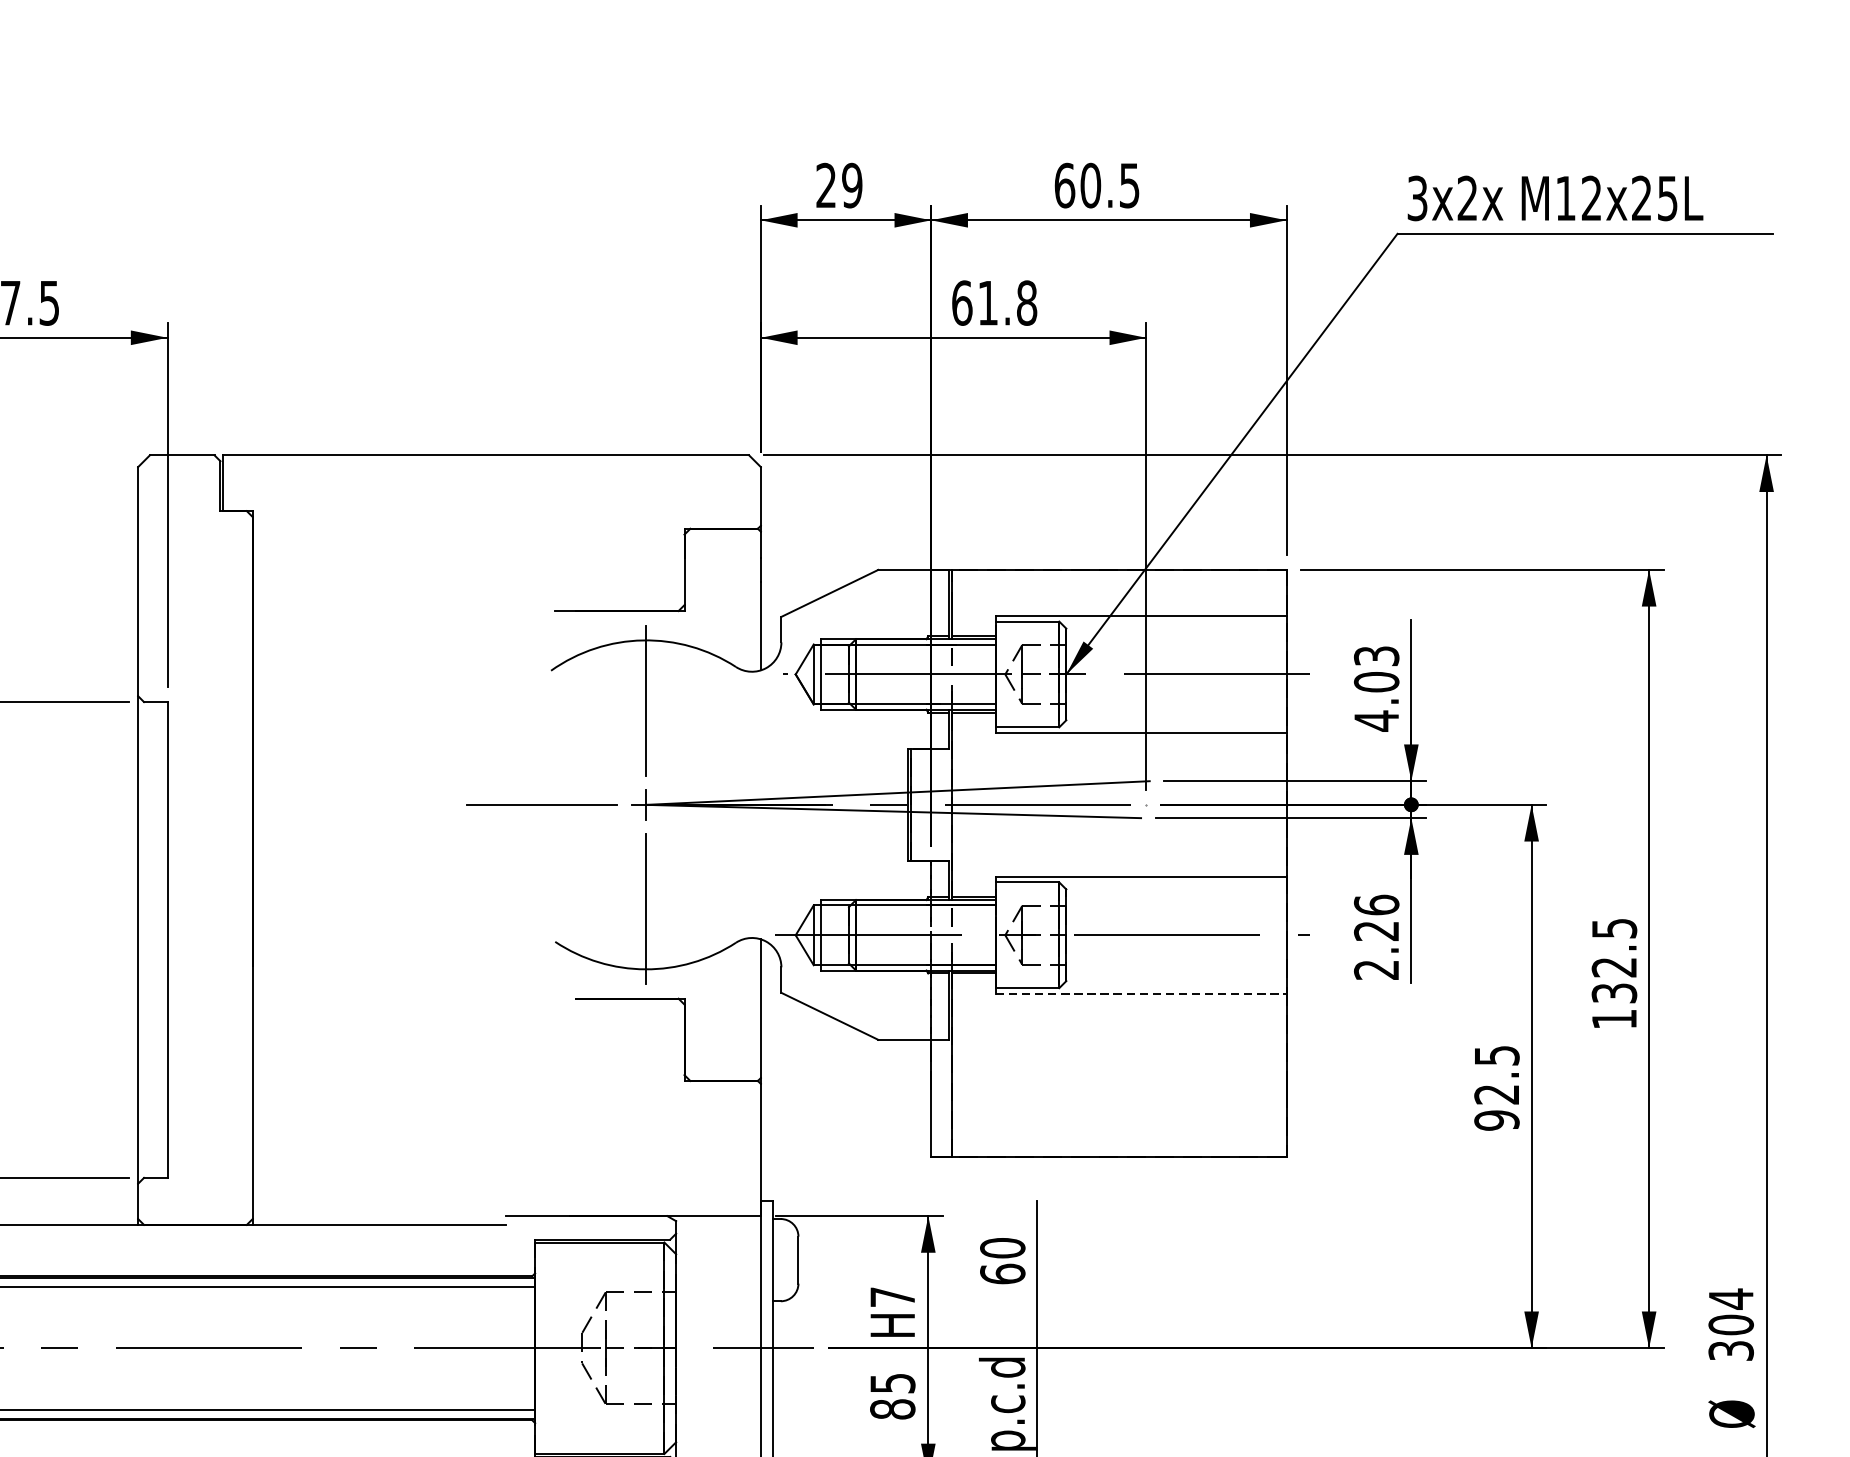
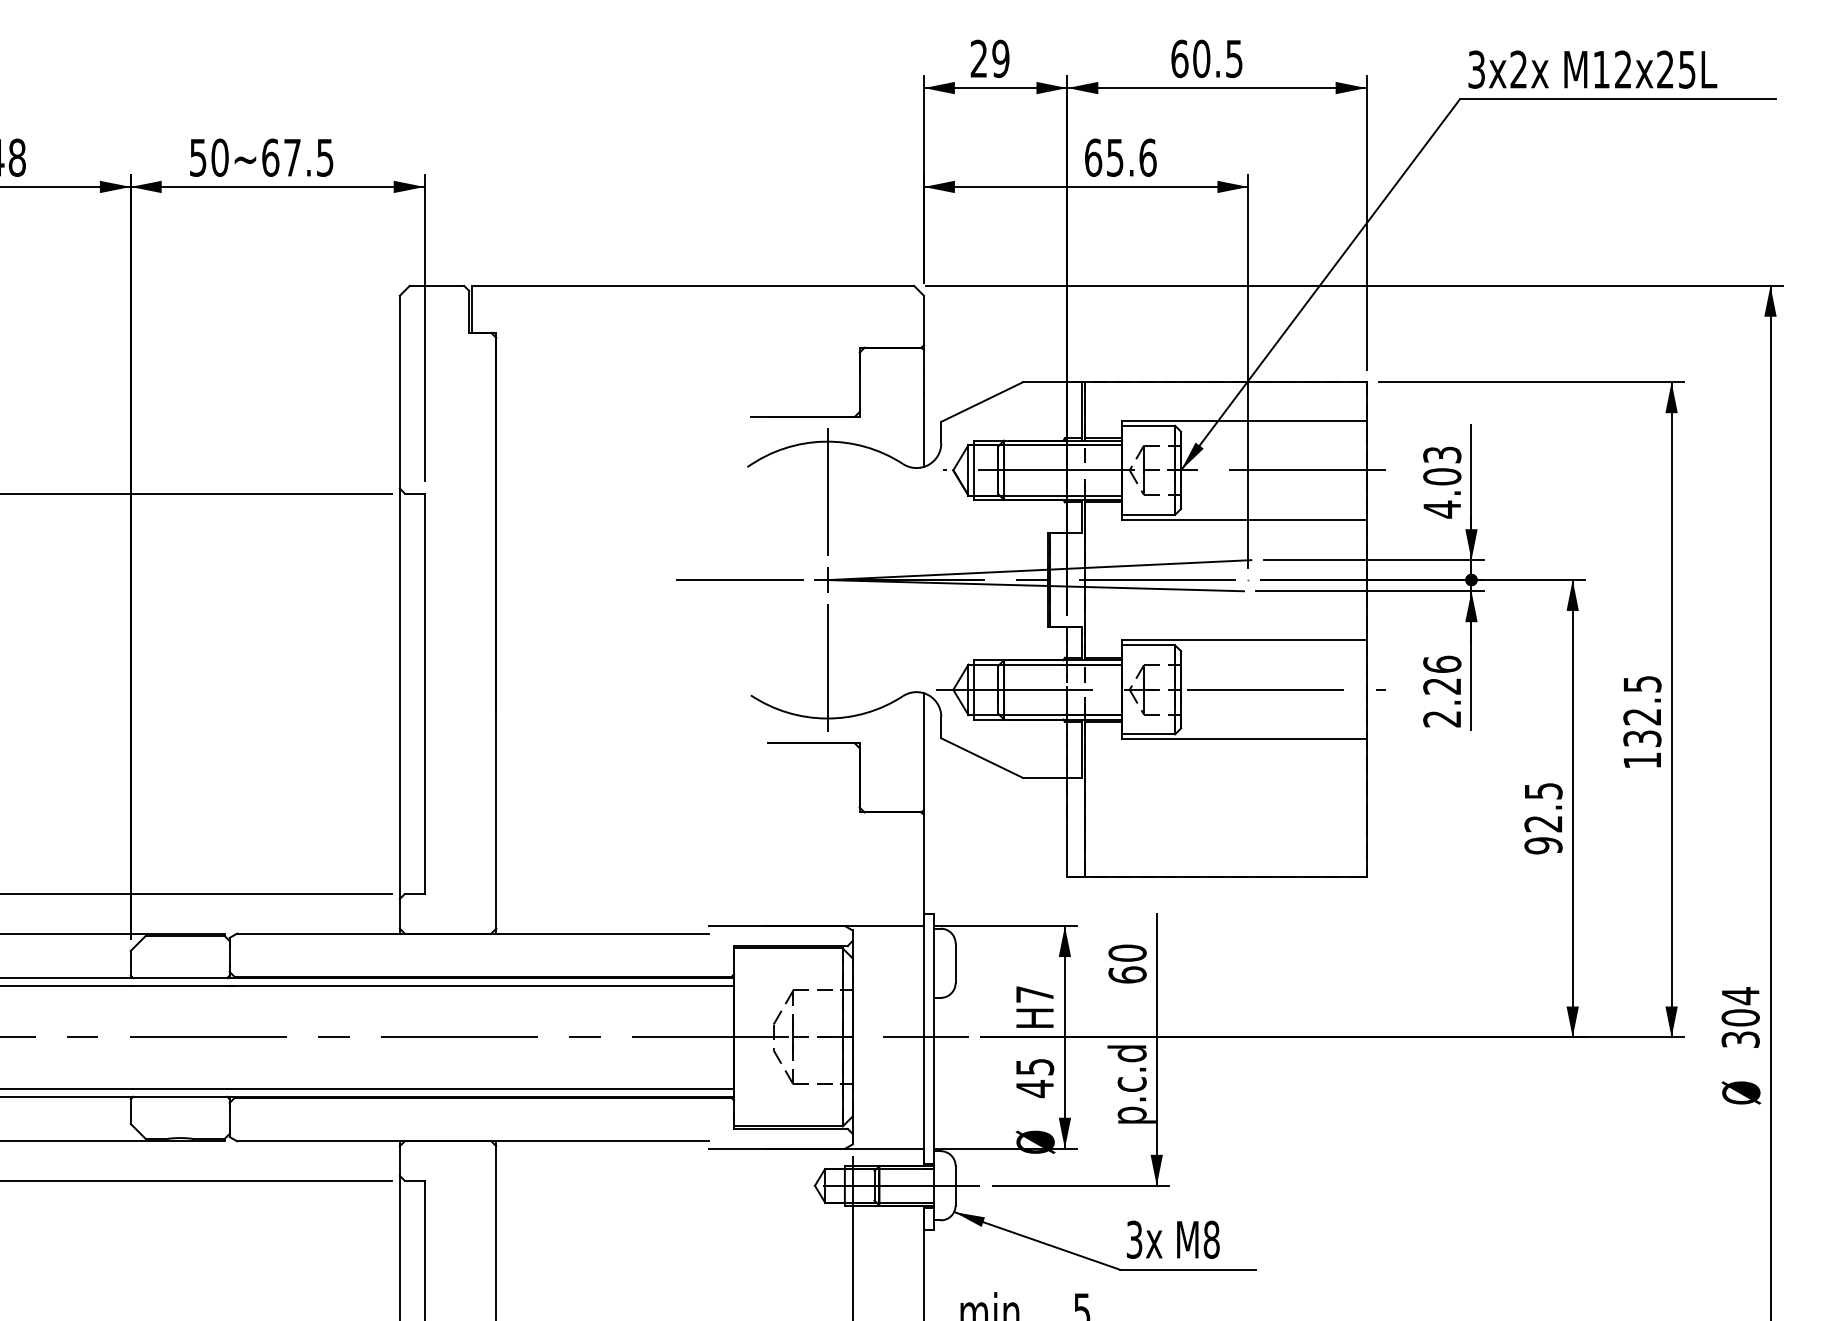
text: (1007, 302) -> (1131, 157), 61.8 -> 65.6
line: (1141, 994) -> (1244, 739), dashed -> solid
text: (892, 1410) -> (1034, 1089), 85 -> 45

